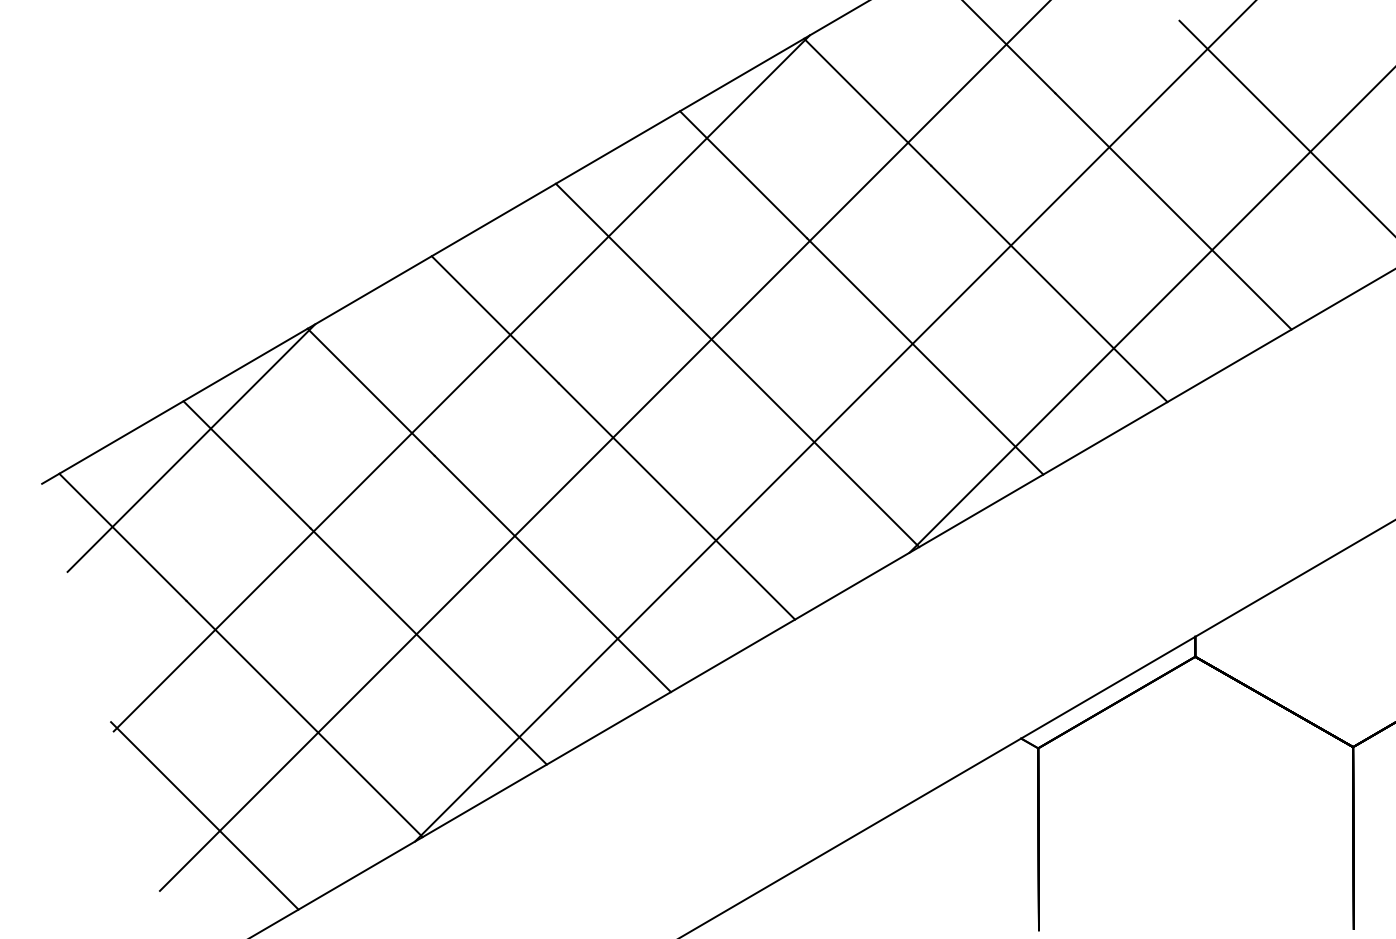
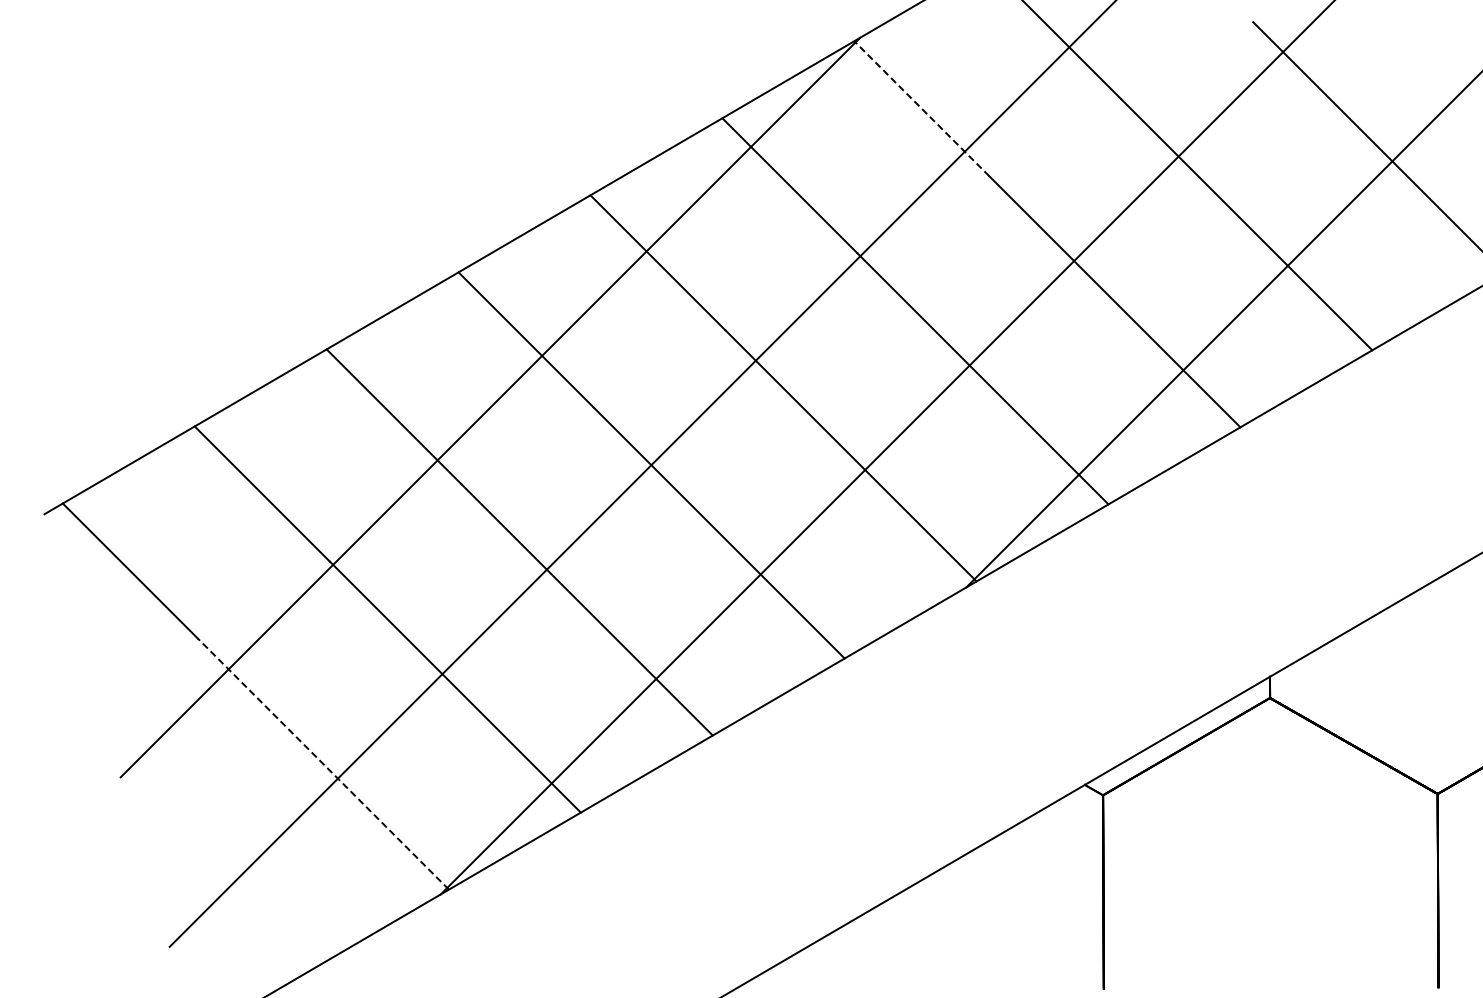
line: (867, 102) -> (921, 108), solid -> dashed
line: (190, 447) -> (202, 475), removed
line: (304, 719) -> (323, 764), solid -> dashed
line: (204, 815) -> (217, 866), removed

